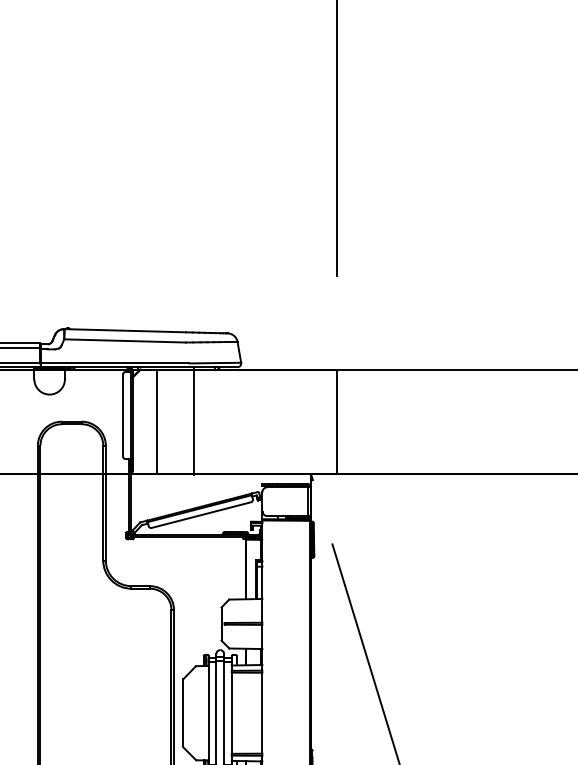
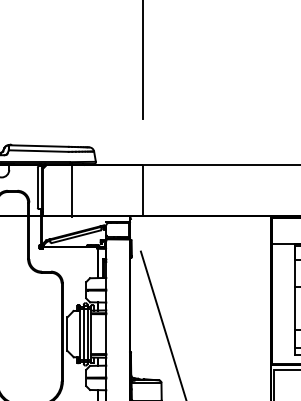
line: (156, 421) -> (54, 190), removed

